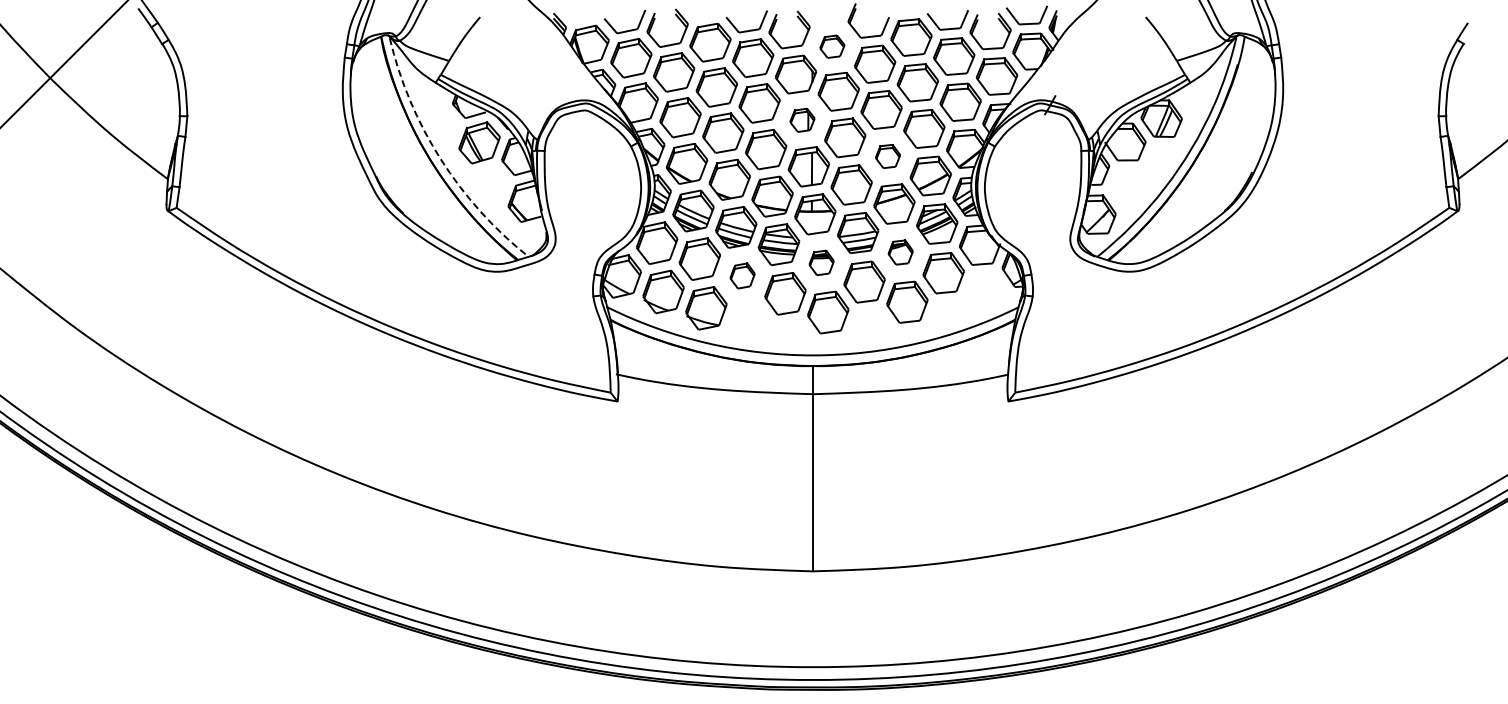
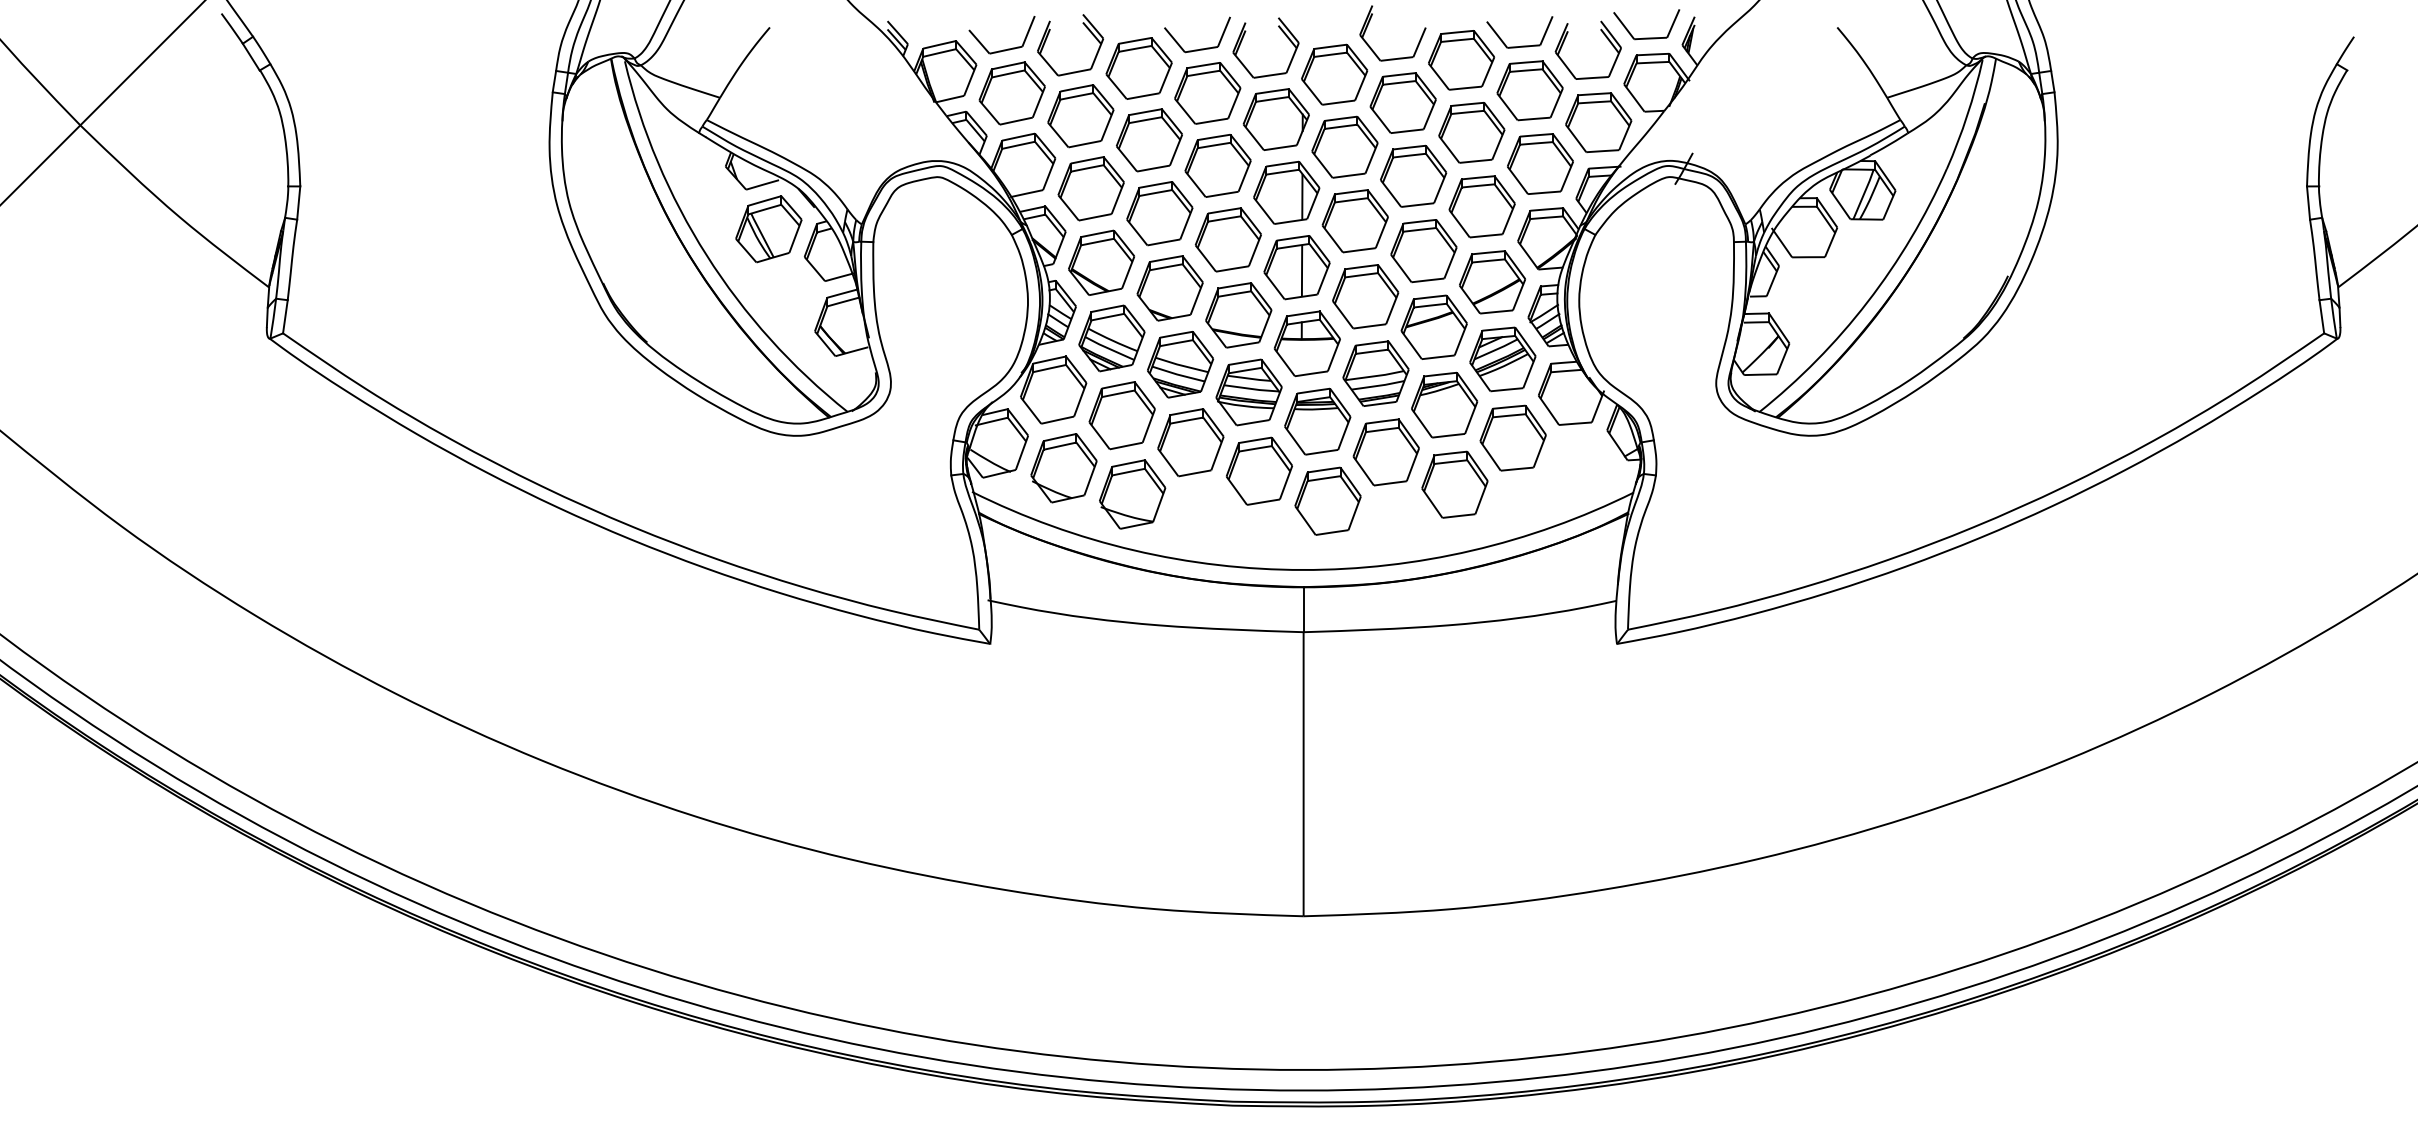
part: (832, 46) -> (1334, 74), size x1.67
part: (802, 120) -> (1286, 193), size x1.67
part: (887, 156) -> (1423, 250), size x1.67
arc: (440, 159) -> (706, 255), dashed -> solid
part: (900, 252) -> (1443, 404), size x1.67
part: (821, 262) -> (1317, 420), size x1.67
part: (742, 275) -> (1190, 441), size x1.67

